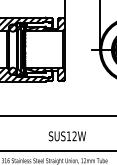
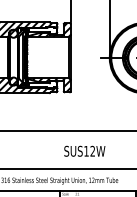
text: (67, 135) -> (84, 150), moved

